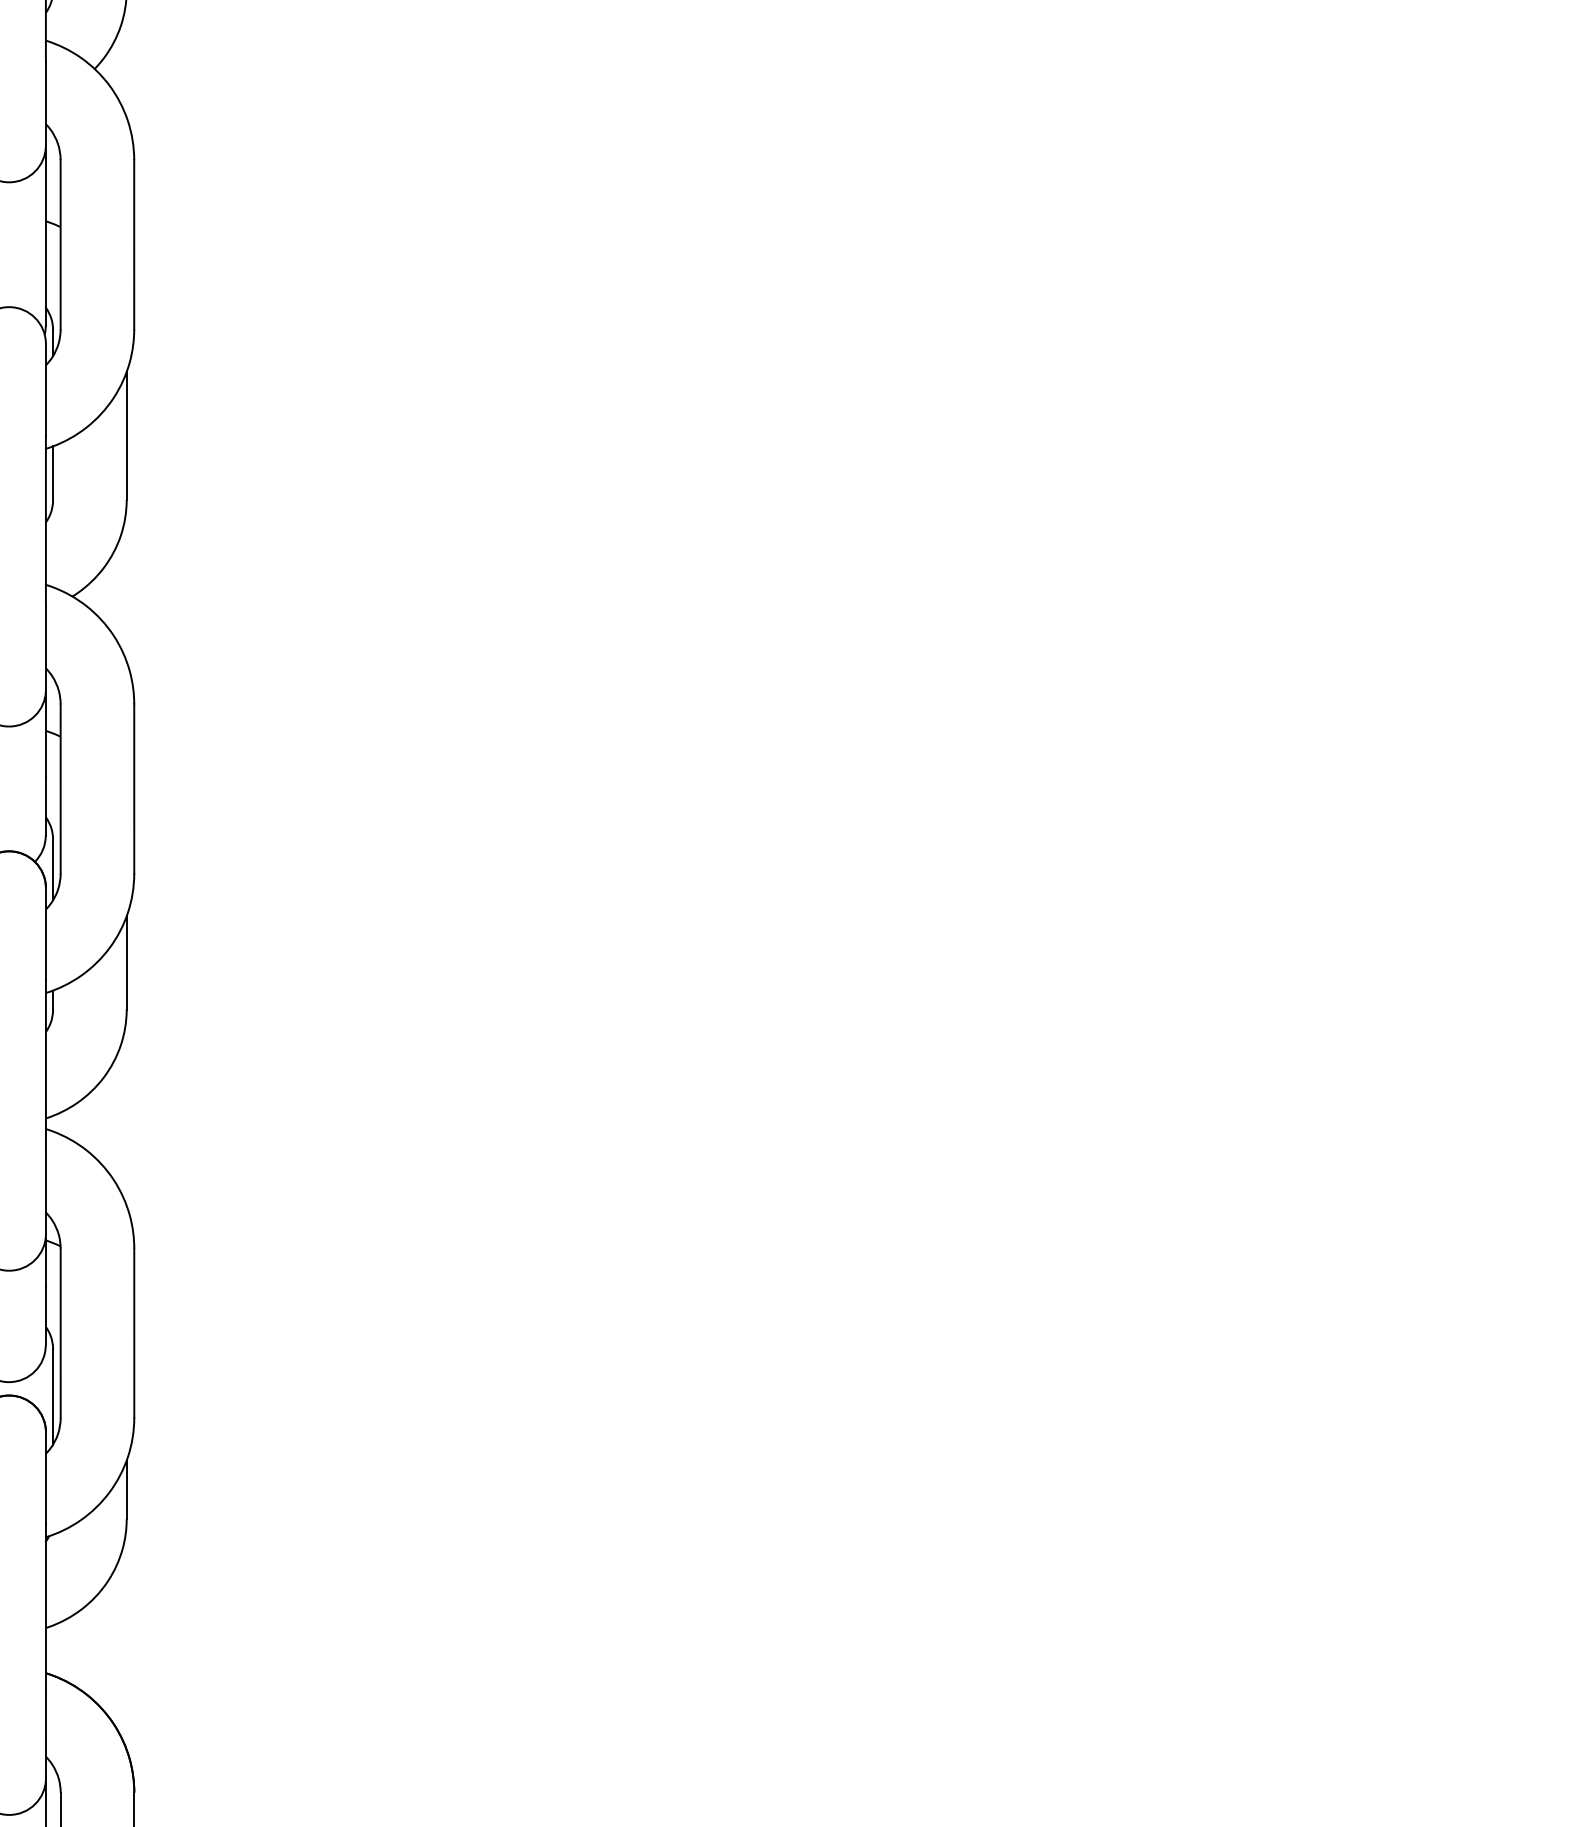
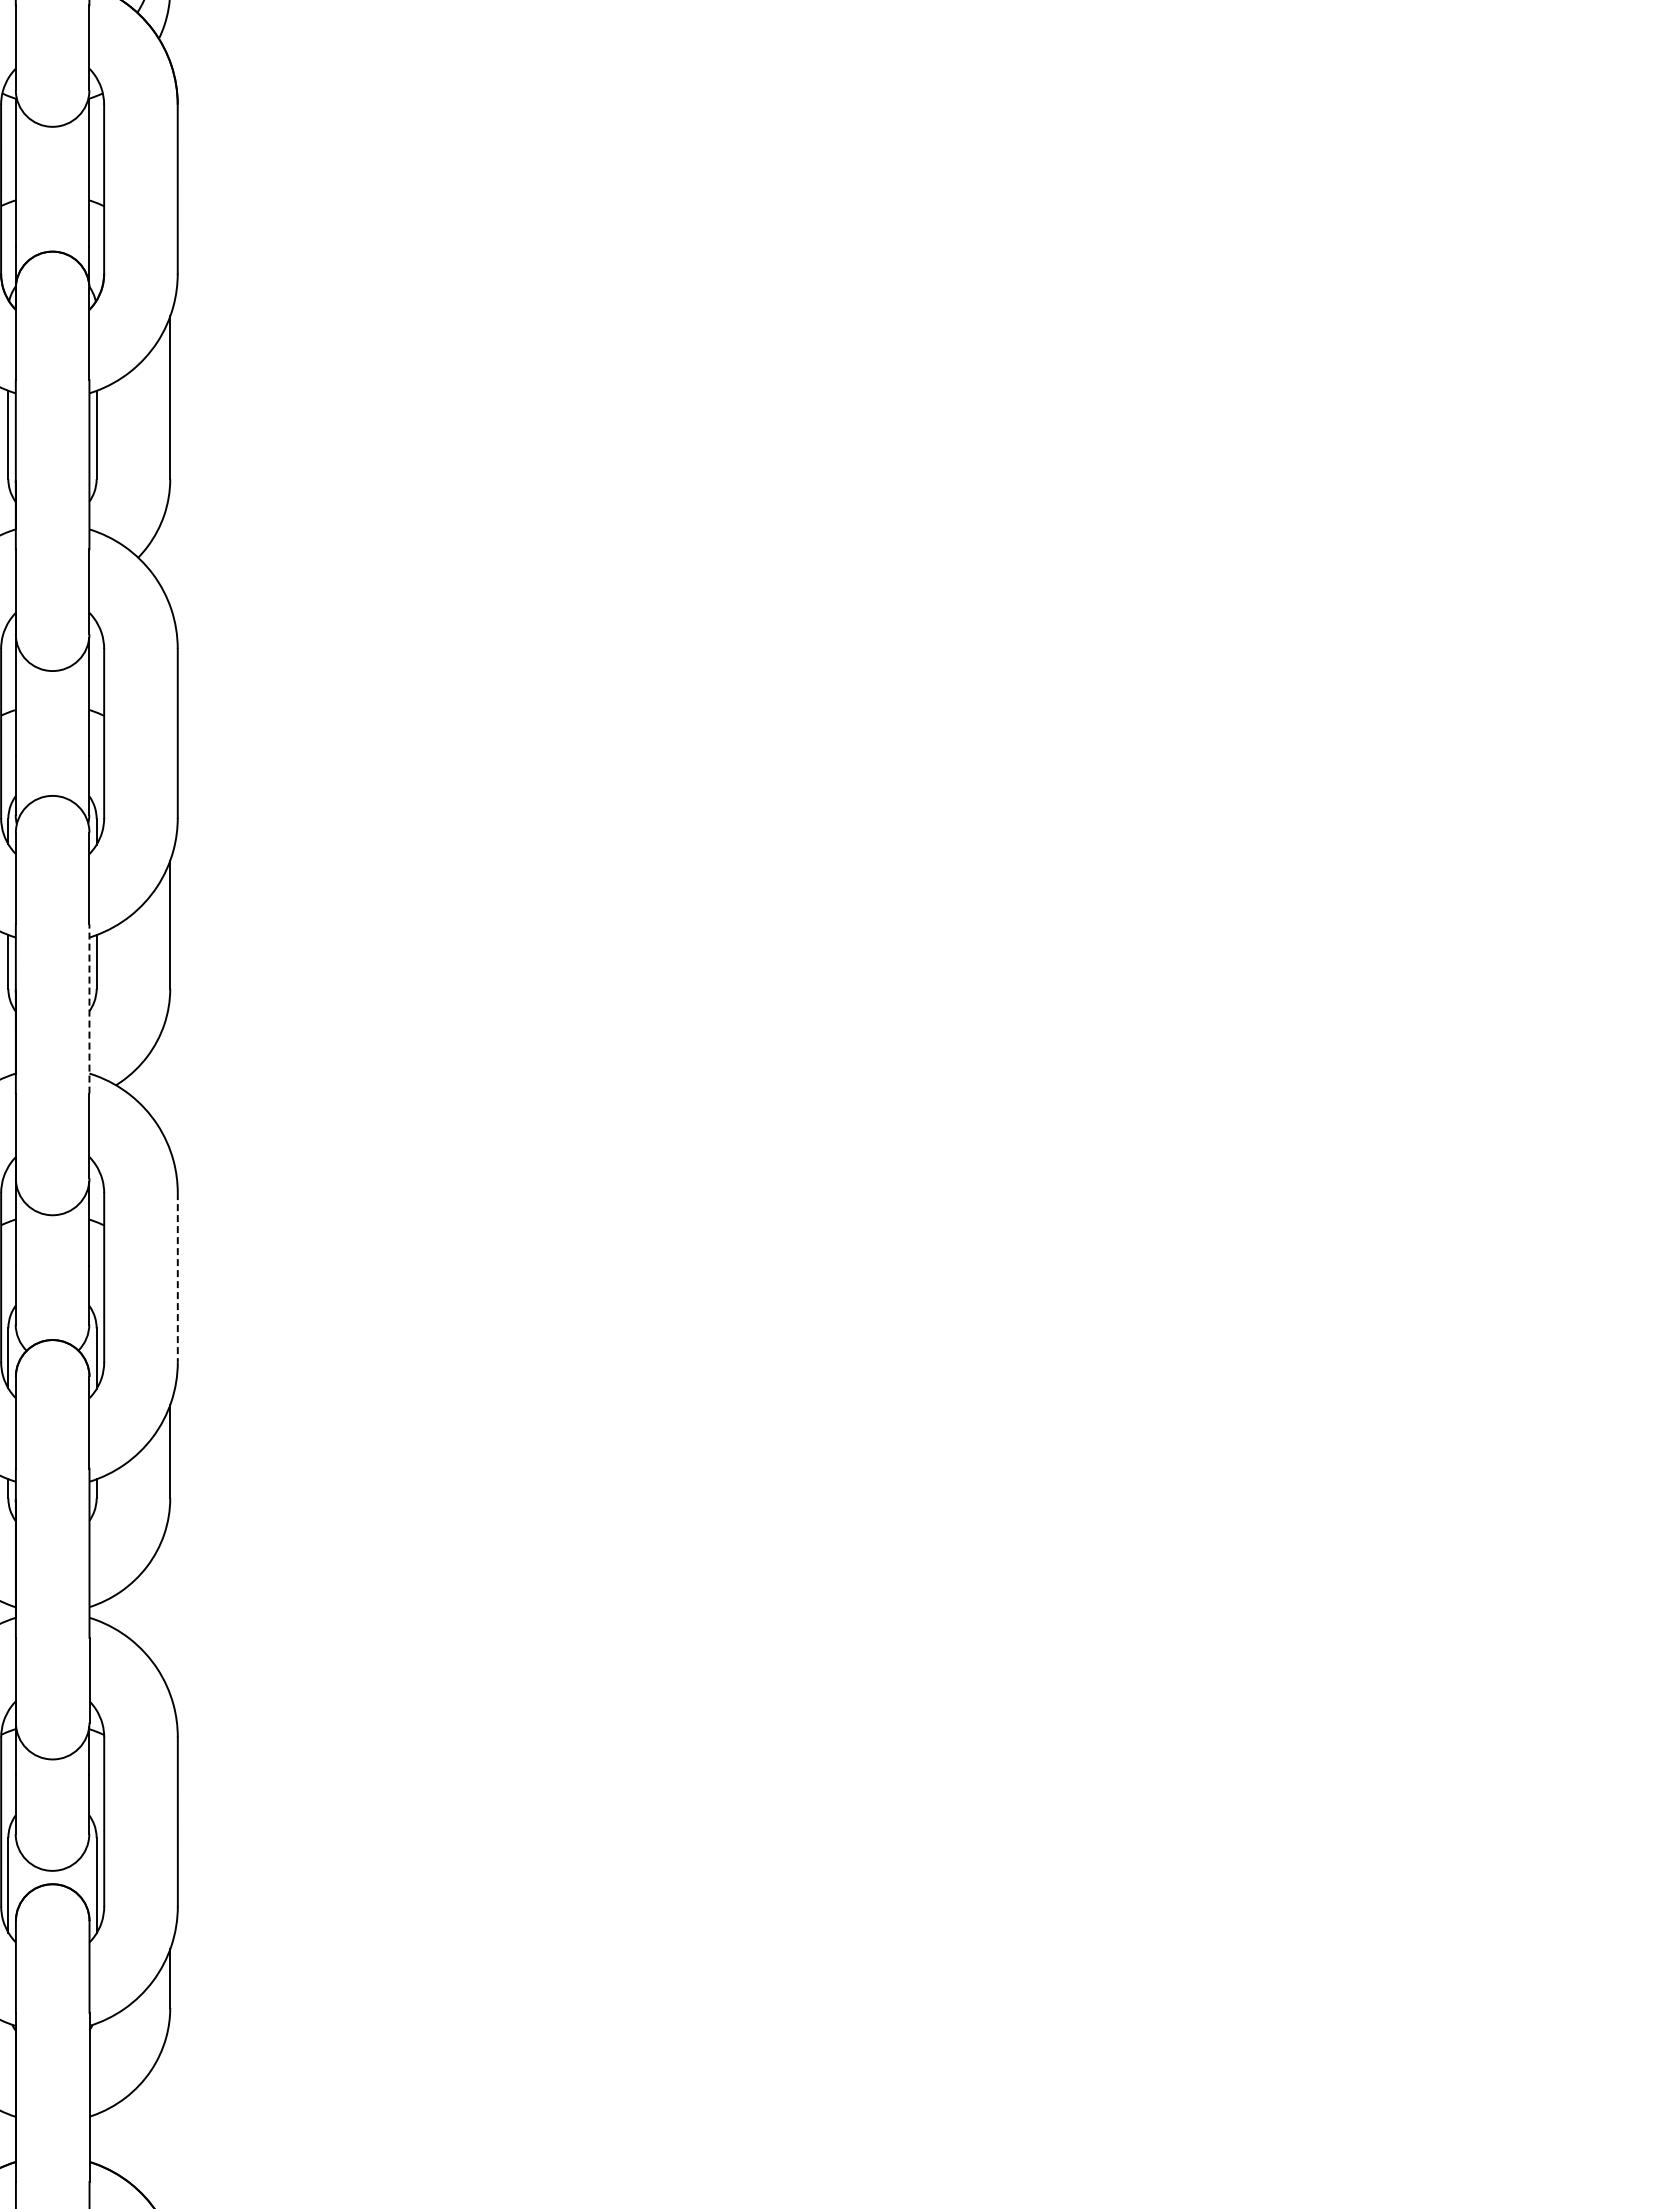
line: (45, 520) -> (89, 1009), solid -> dashed
line: (133, 788) -> (177, 1277), solid -> dashed

